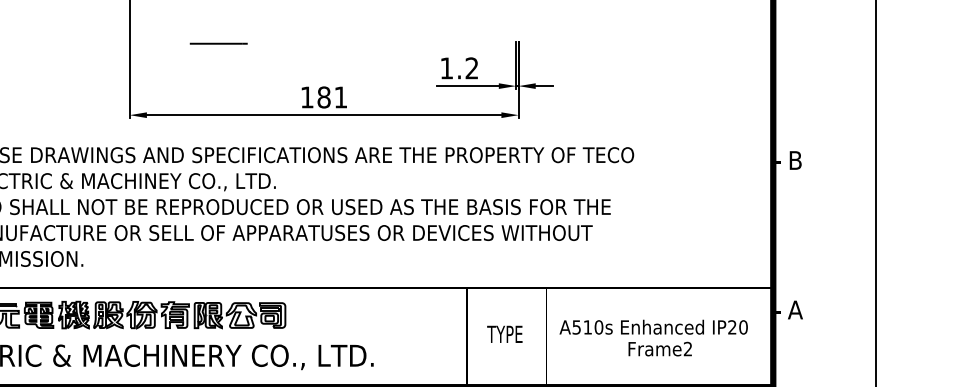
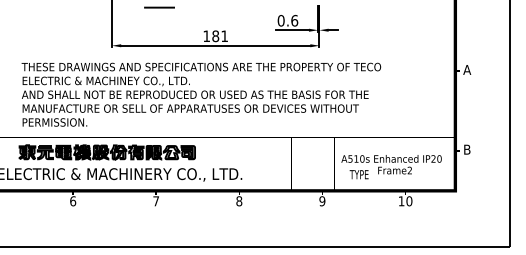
text: (458, 67) -> (287, 20), 1.2 -> 0.6
text: (796, 159) -> (467, 69), B -> A
text: (796, 309) -> (467, 149), A -> B
text: (503, 333) -> (358, 174), moved

